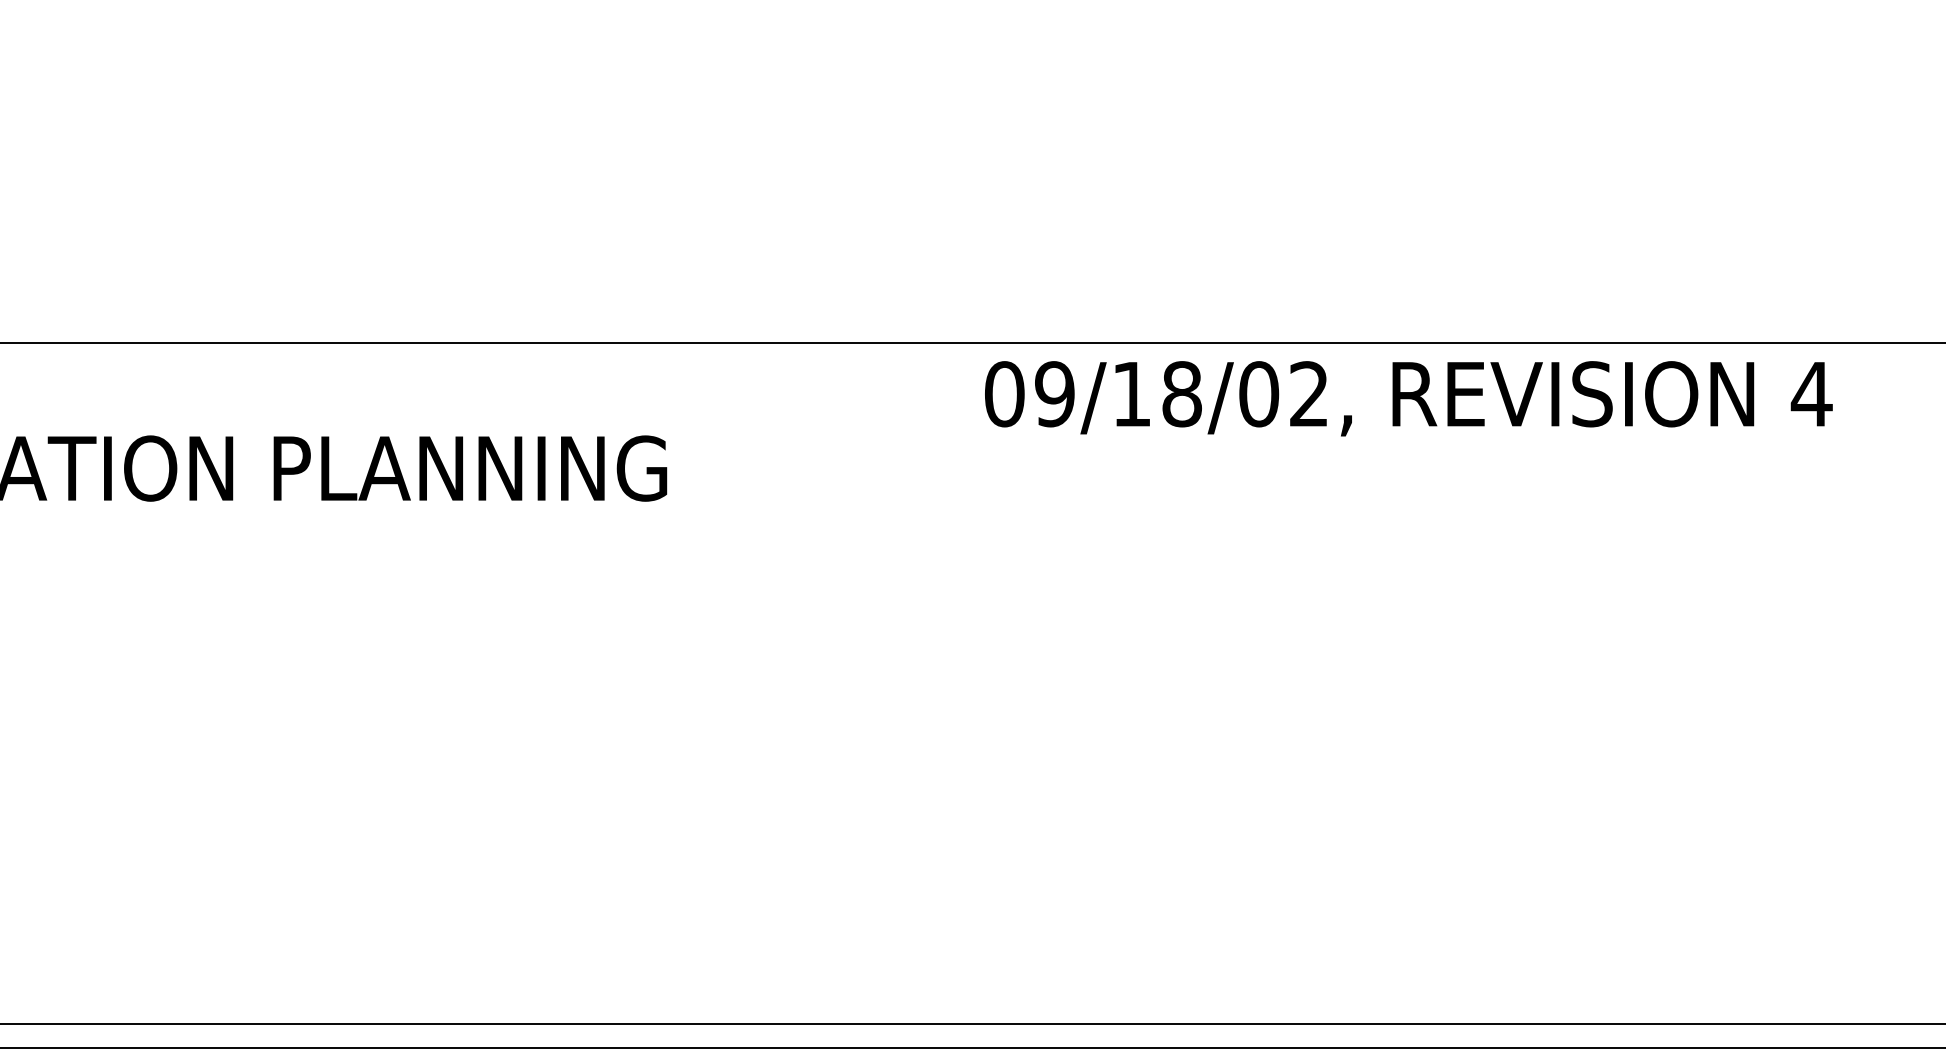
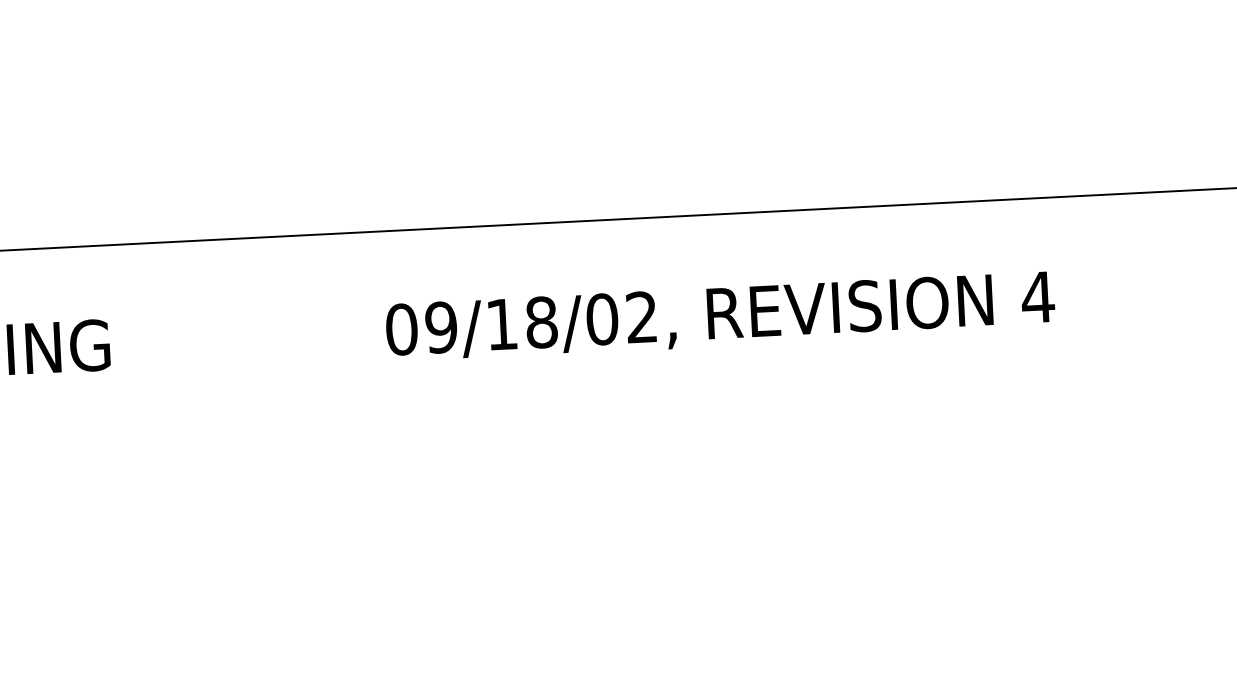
text: (1408, 398) -> (720, 316), moved

